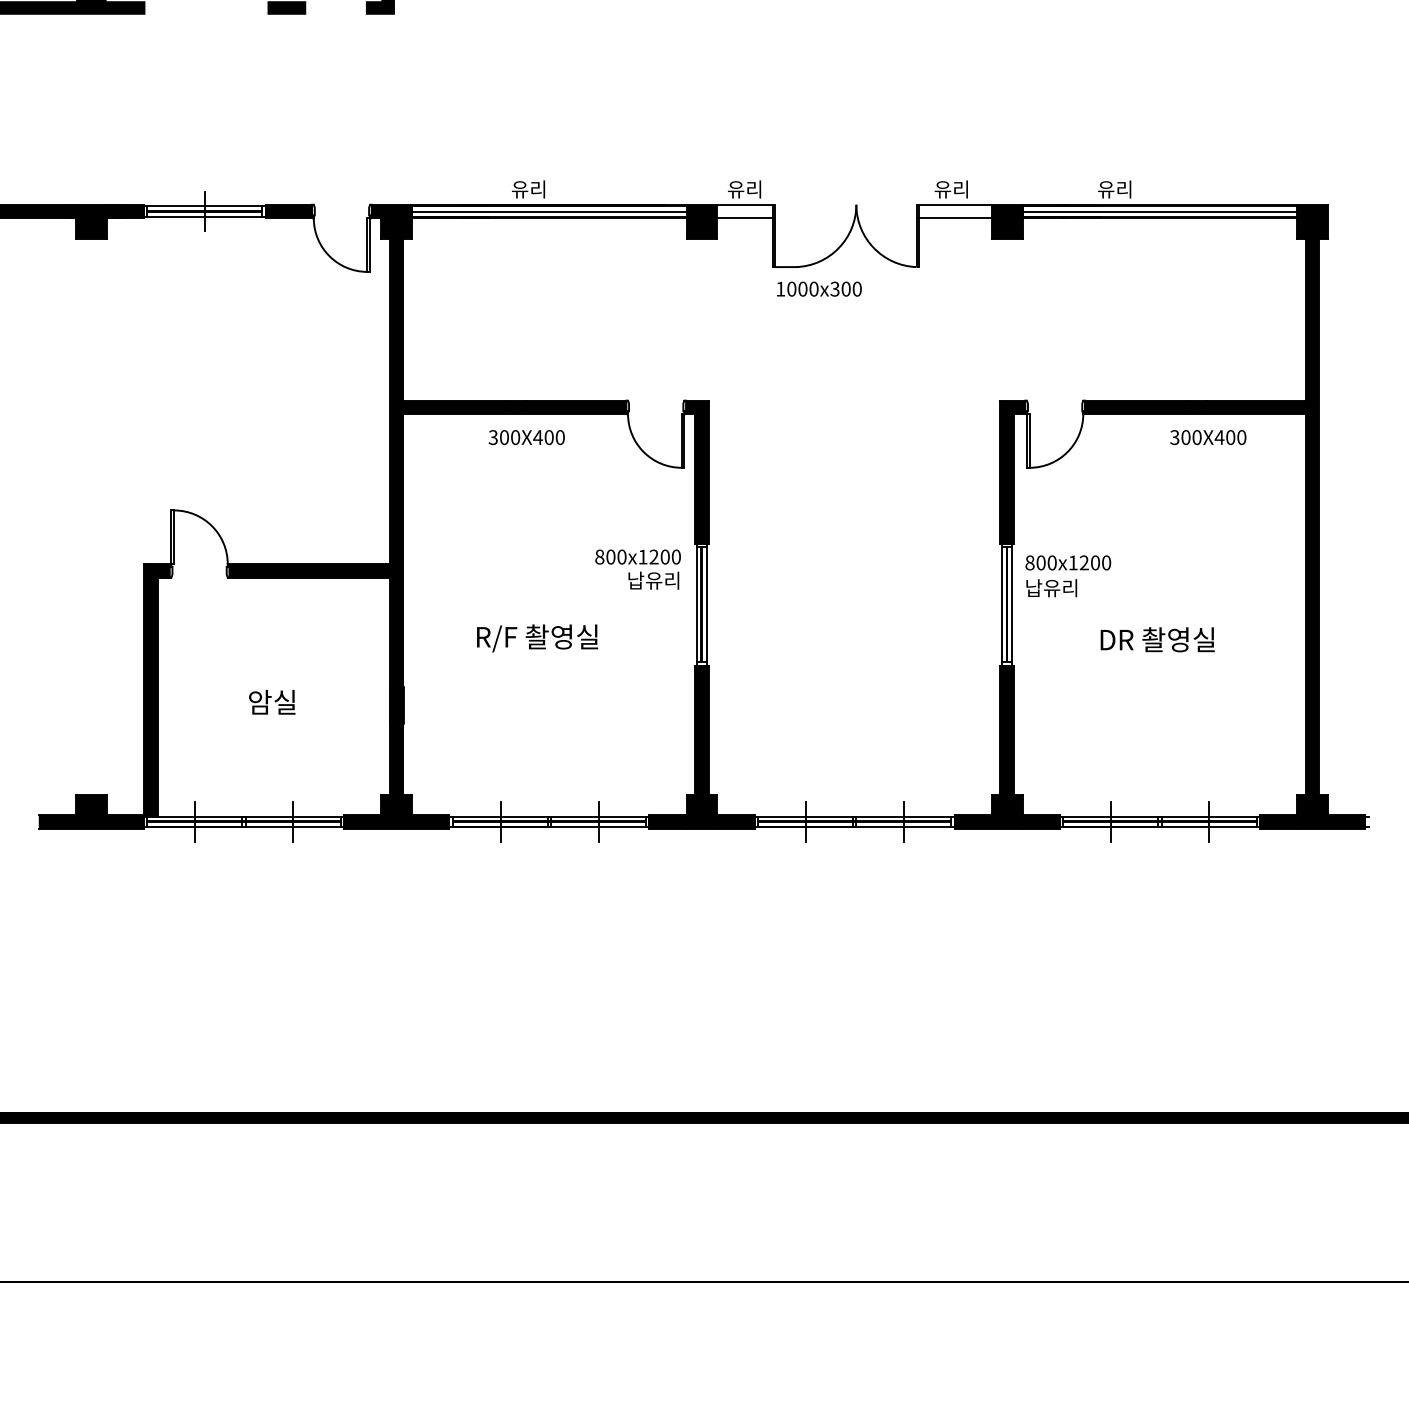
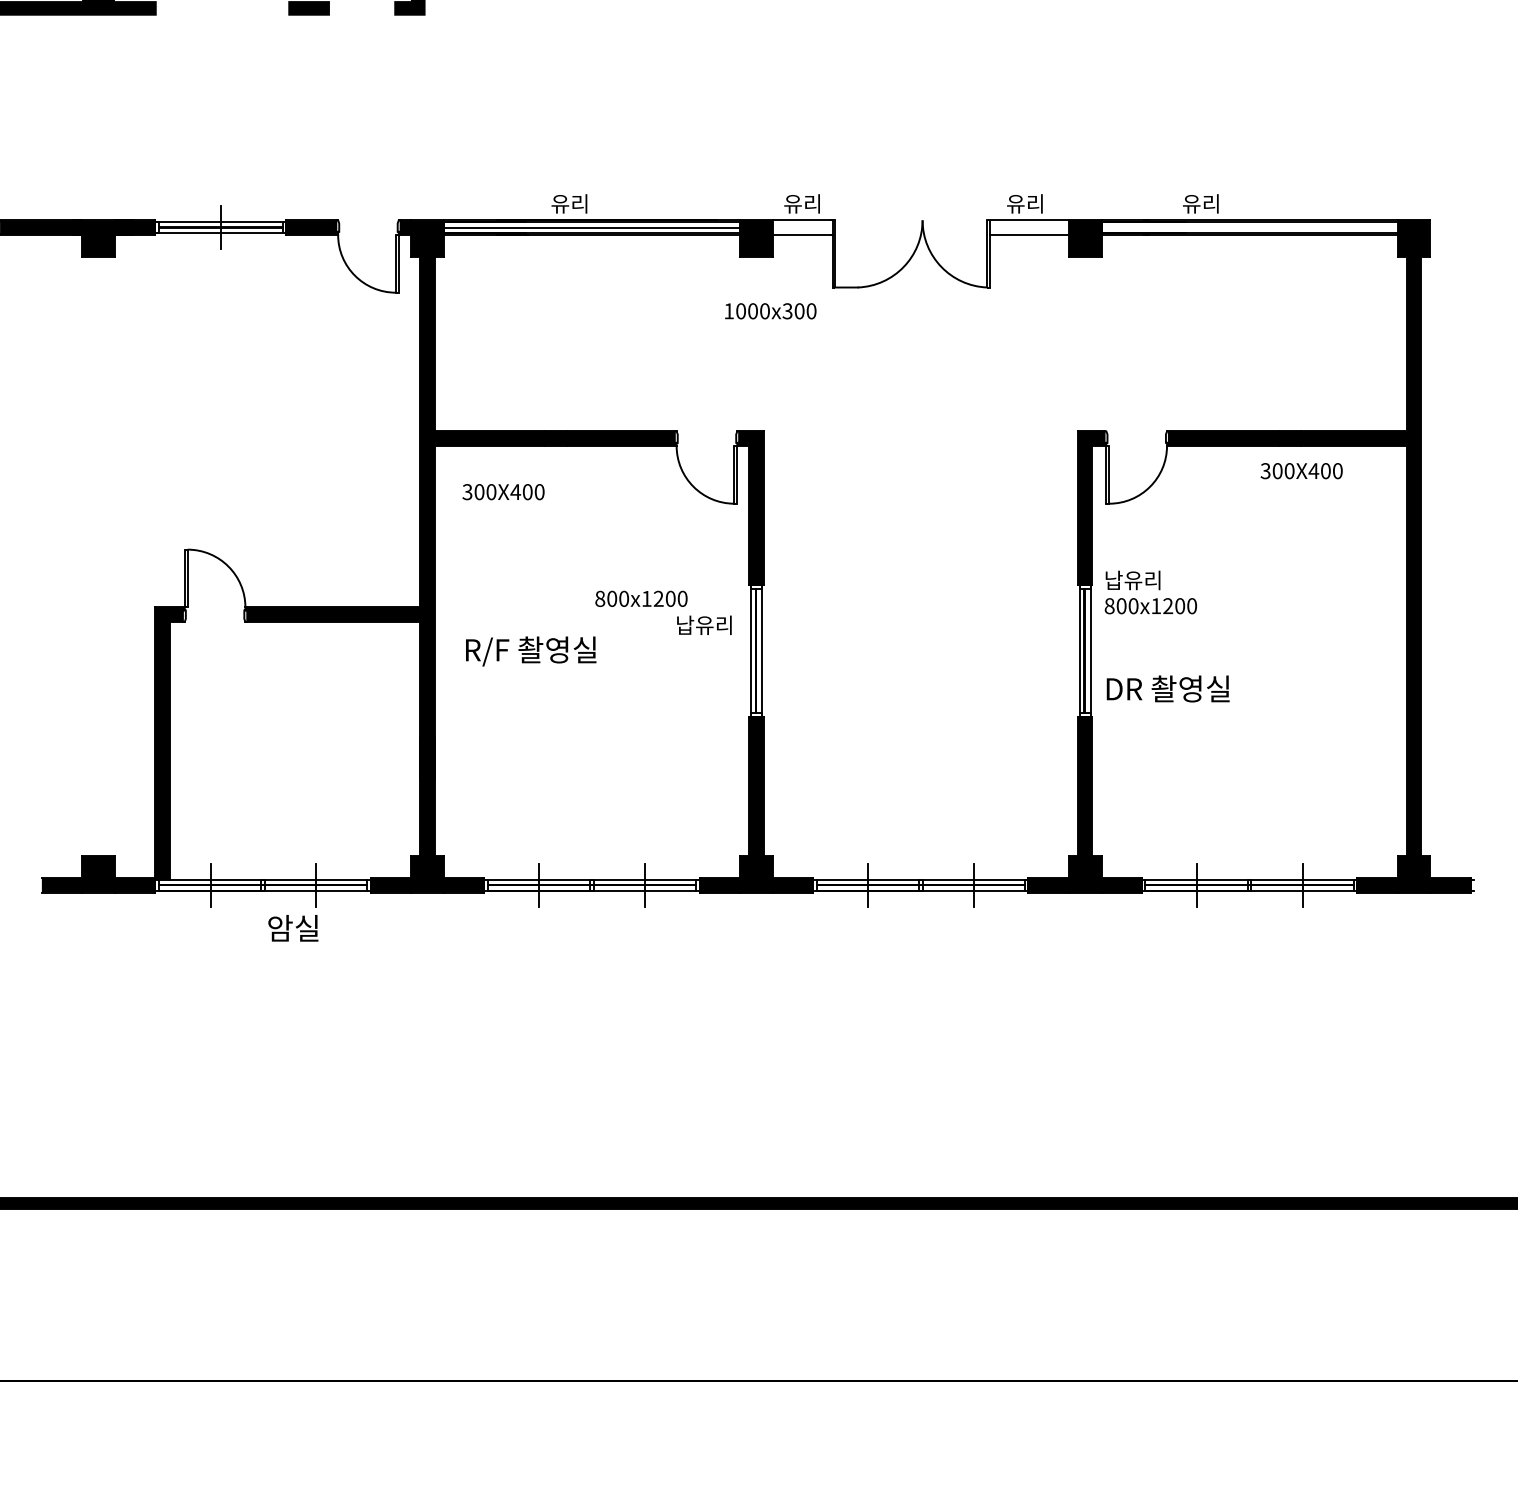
line: (1159, 211) -> (1249, 227), removed
text: (819, 289) -> (770, 311), moved
text: (526, 437) -> (503, 492), moved
text: (638, 556) -> (641, 598), moved
text: (1051, 588) -> (1132, 580), moved
text: (537, 638) -> (531, 651), moved
text: (1157, 639) -> (1167, 688), moved
text: (272, 702) -> (293, 928), moved

